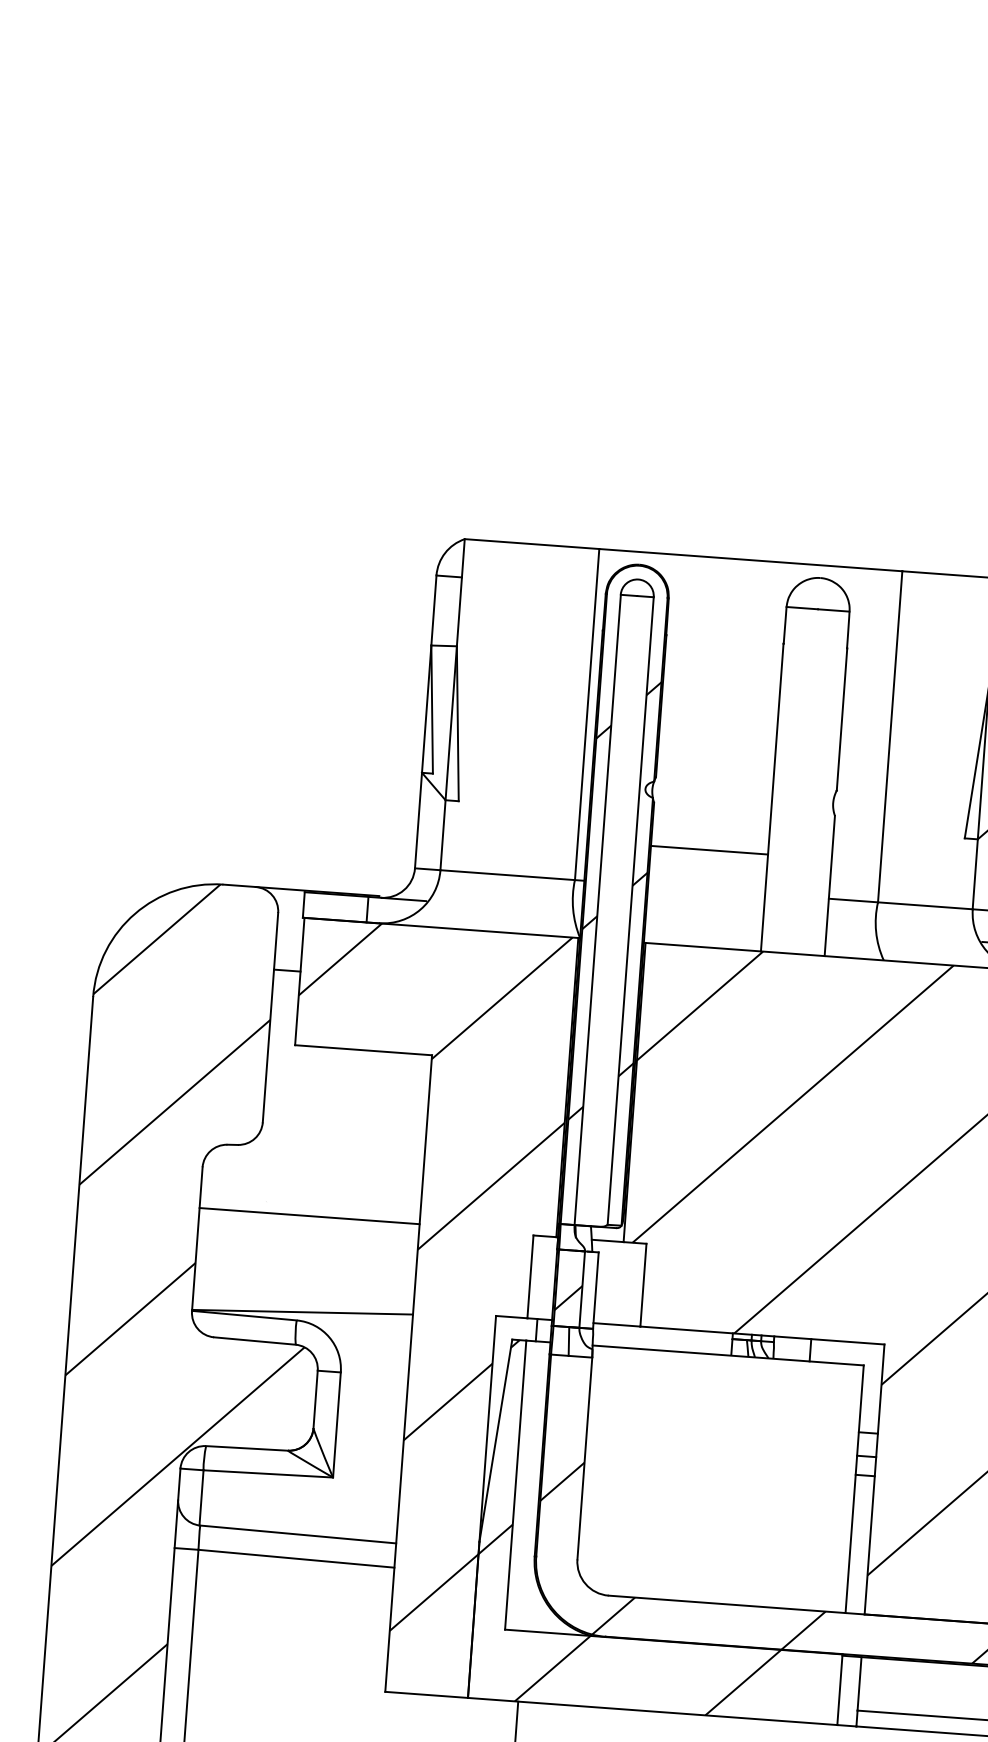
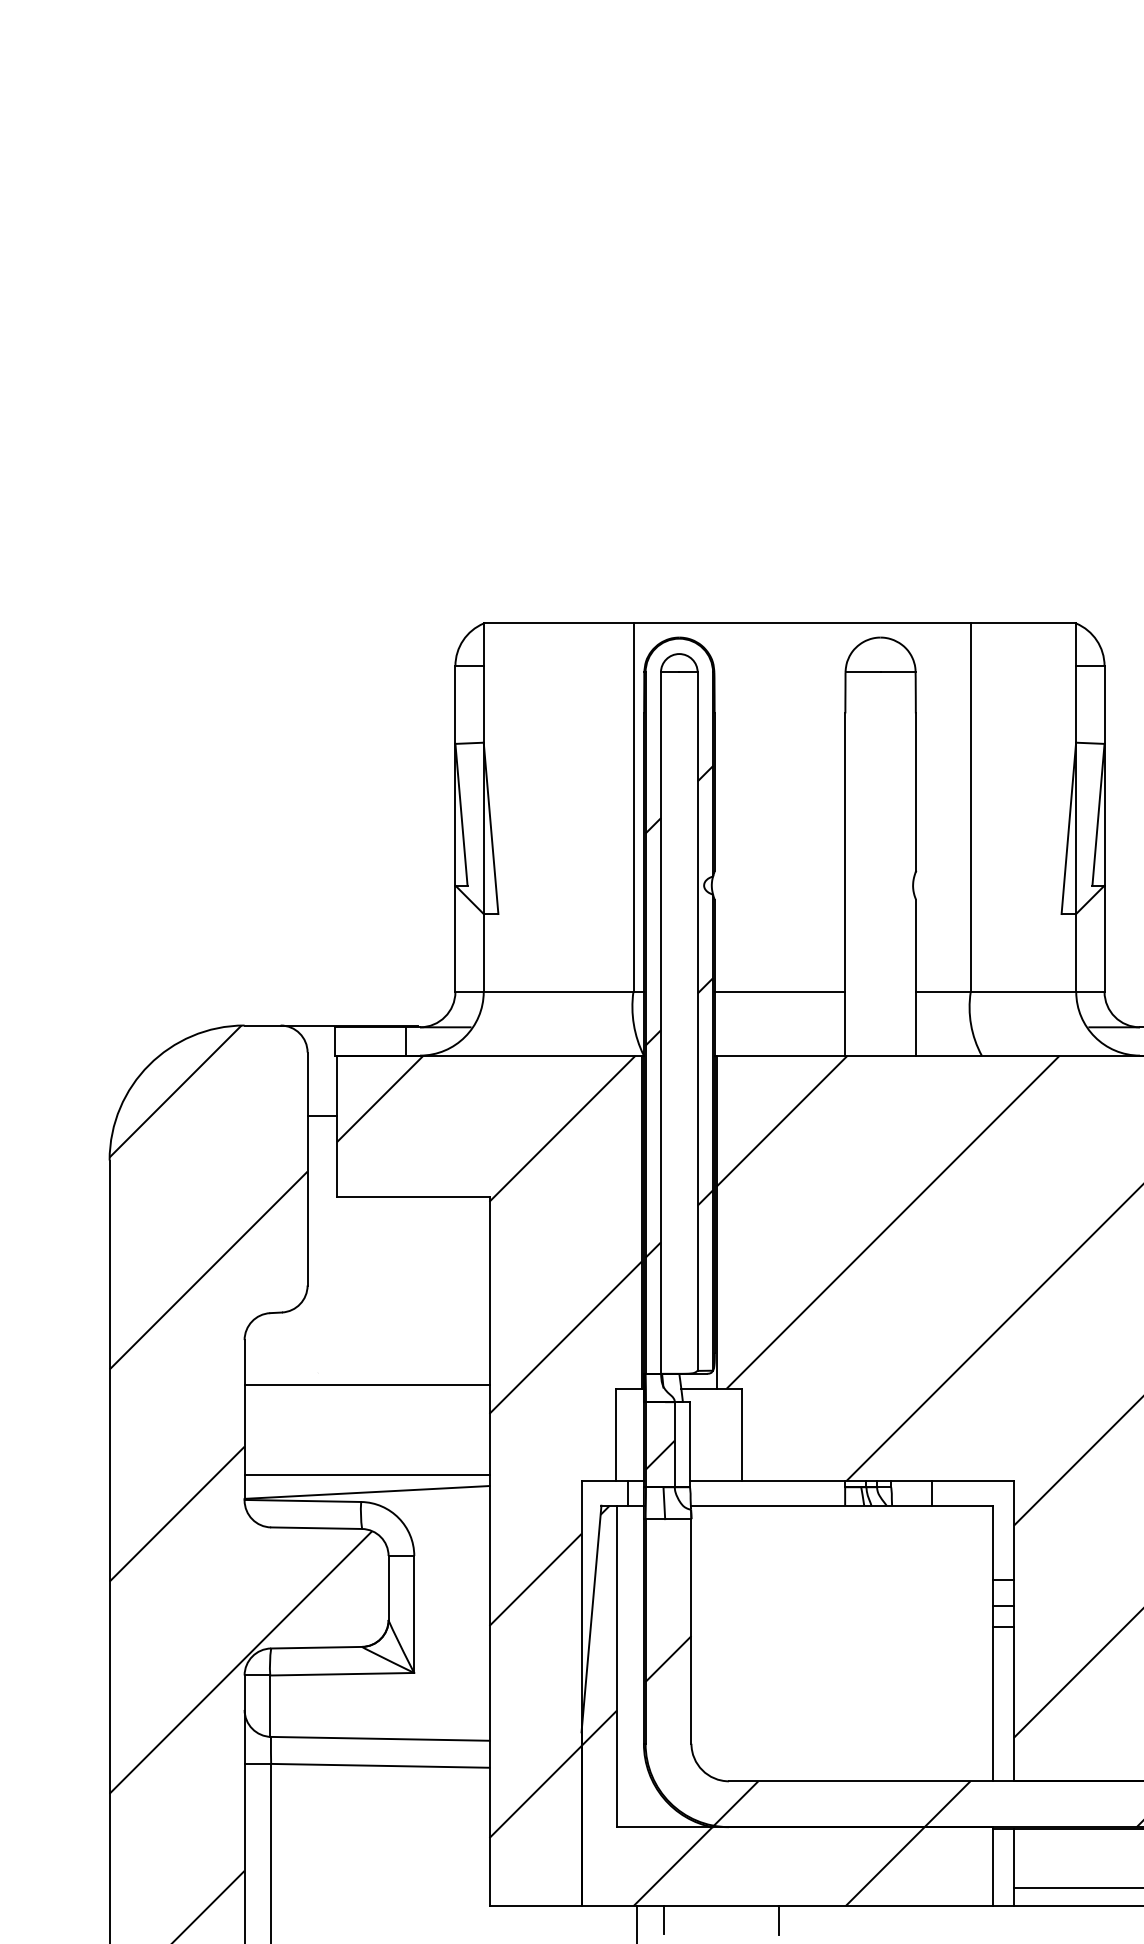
line: (709, 849) -> (779, 991), moved
line: (303, 1296) -> (366, 1475), added
line: (540, 1715) -> (663, 1919), added
line: (644, 1723) -> (779, 1919), added

